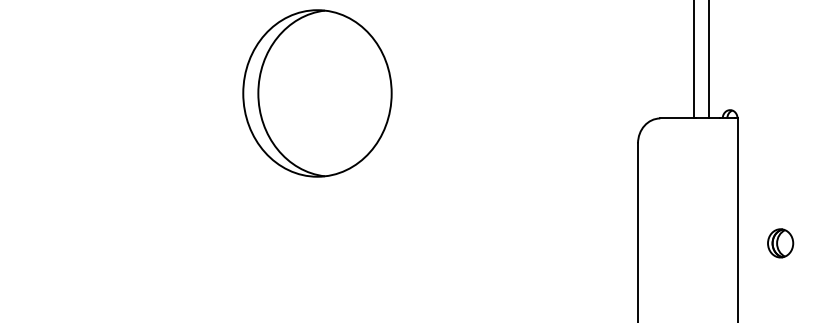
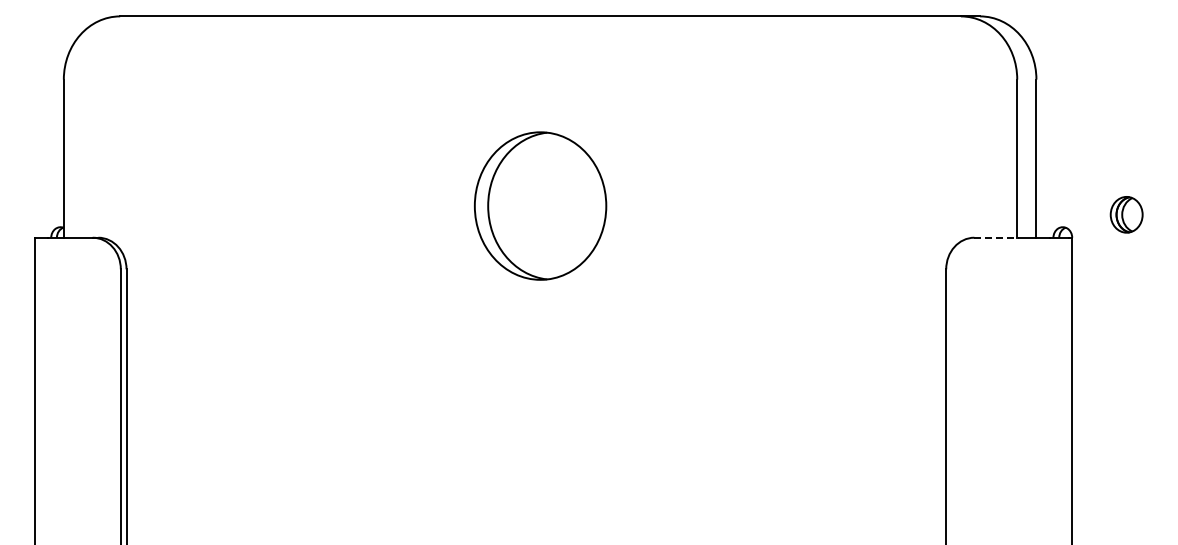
part: (317, 92) -> (540, 205), size x0.7
line: (678, 118) -> (997, 237), solid -> dashed
part: (780, 243) -> (1126, 214), moved

